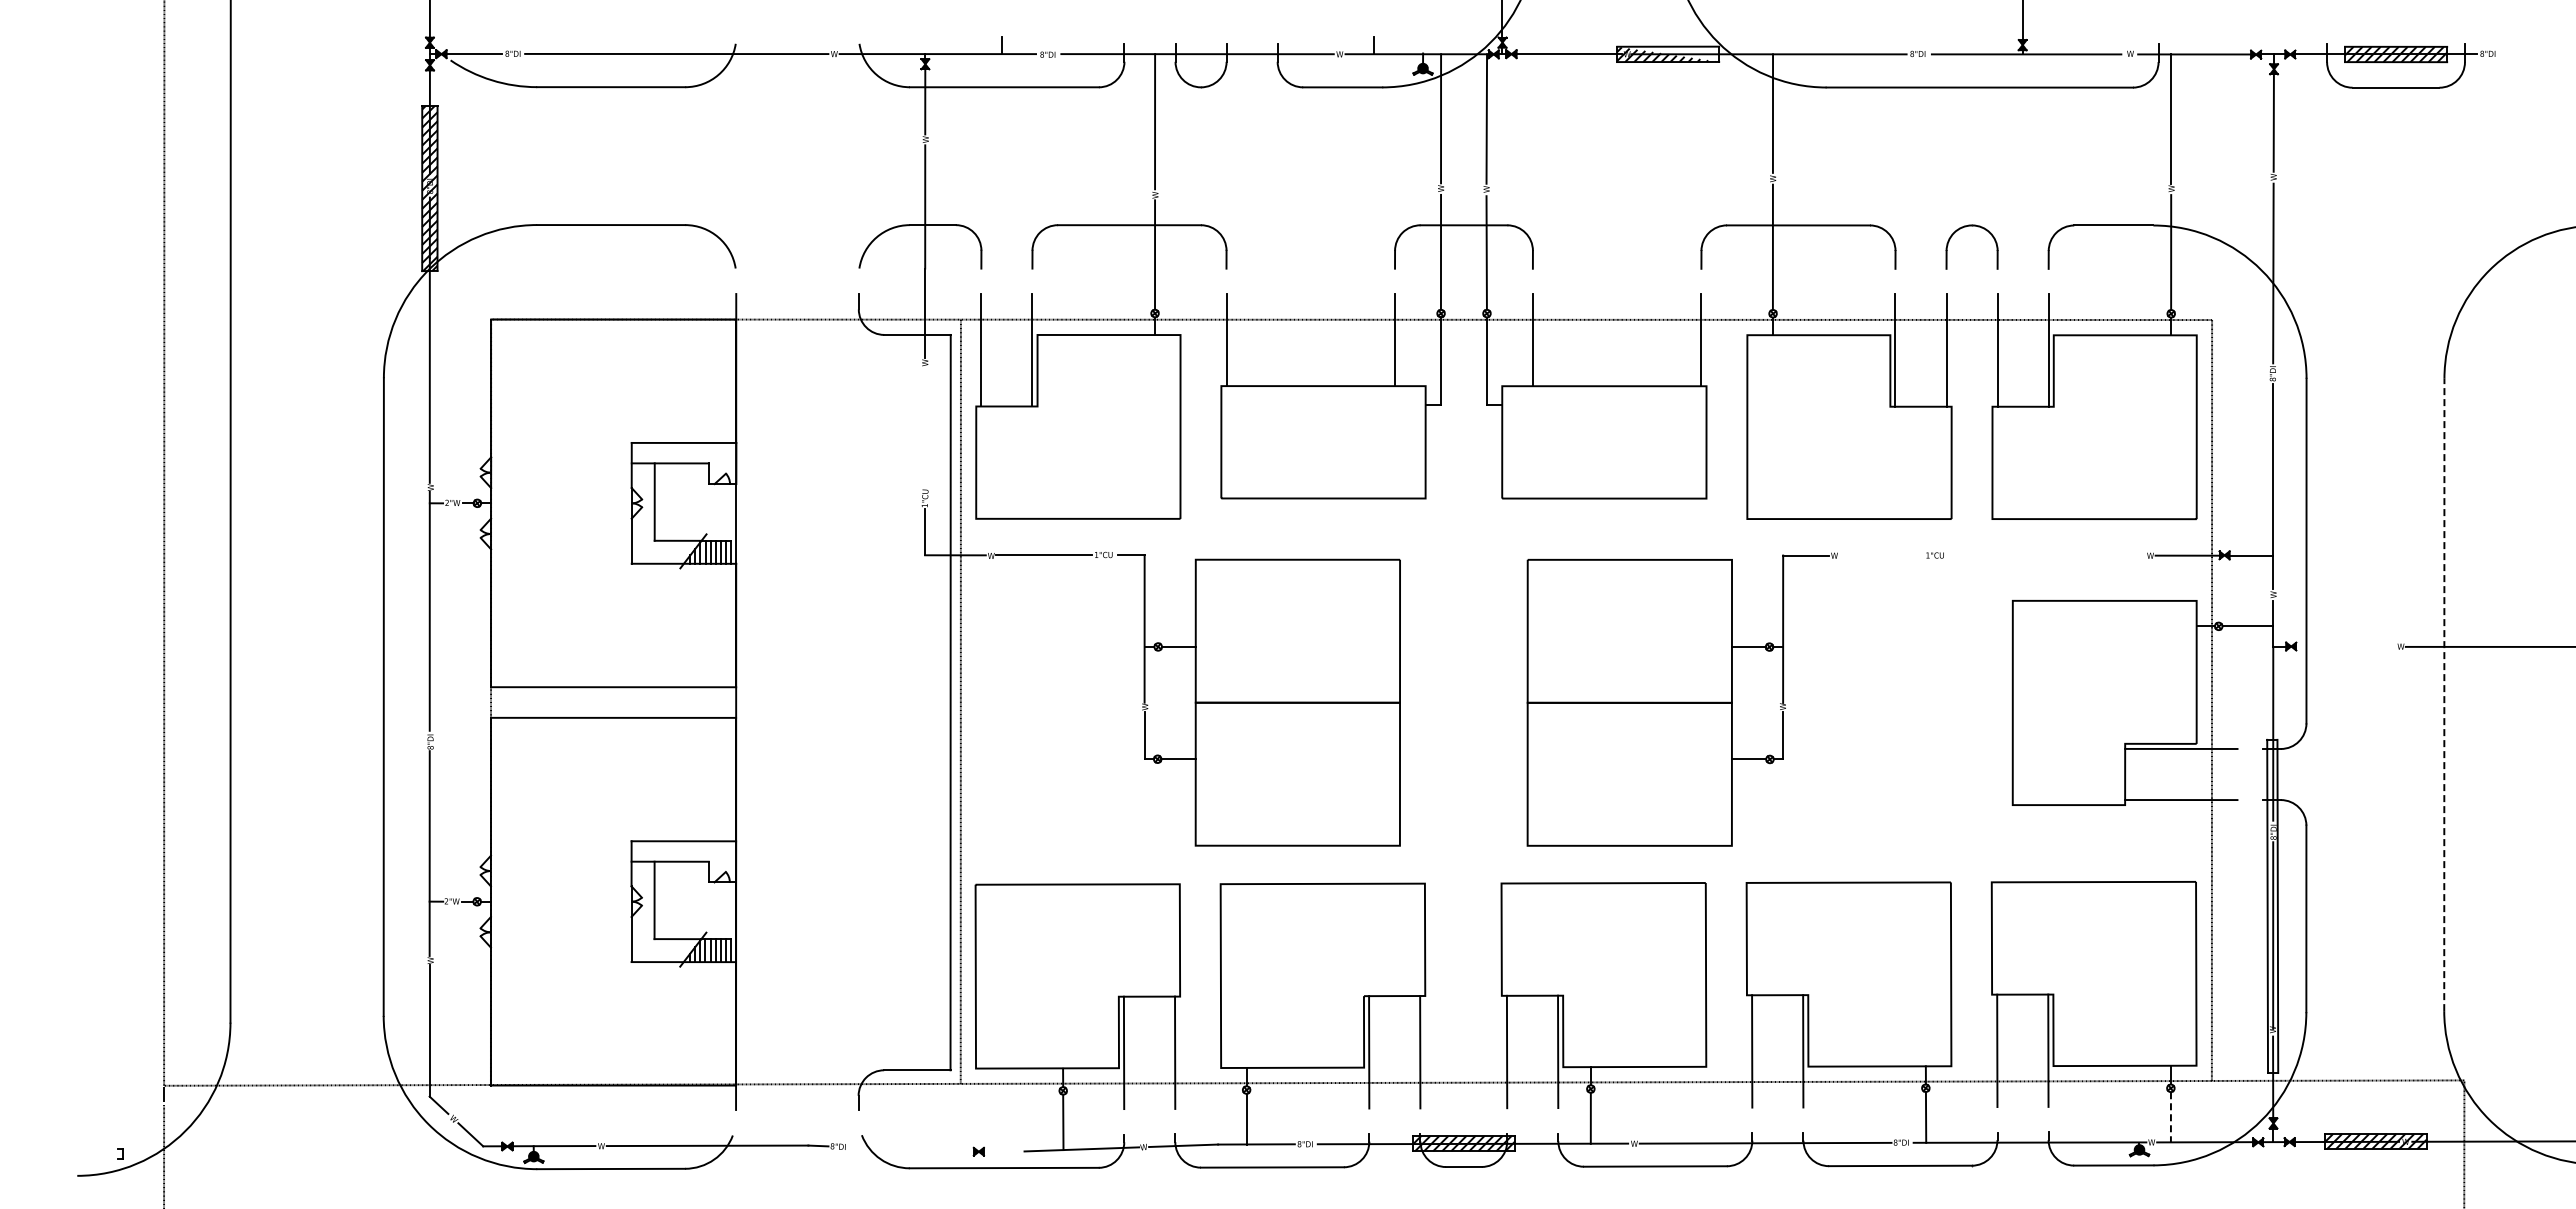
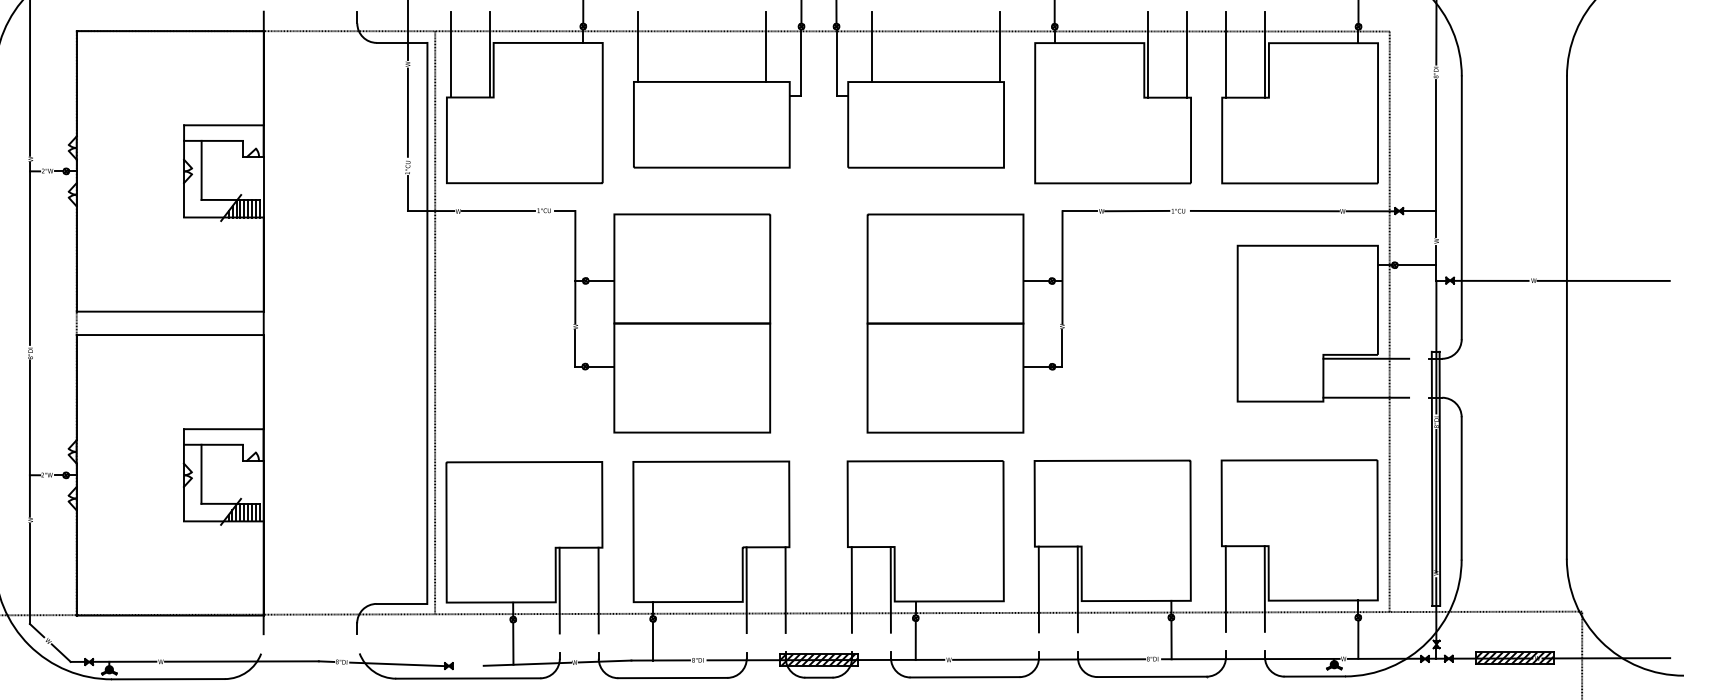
line: (925, 426) -> (408, 112), added
line: (1881, 555) -> (1137, 211), added
line: (2048, 555) -> (1264, 211), added
line: (2345, 646) -> (1491, 280), added
line: (2444, 694) -> (1567, 317), dashed -> solid
line: (2170, 1117) -> (1357, 639), dashed -> solid
line: (911, 1149) -> (397, 664), added

